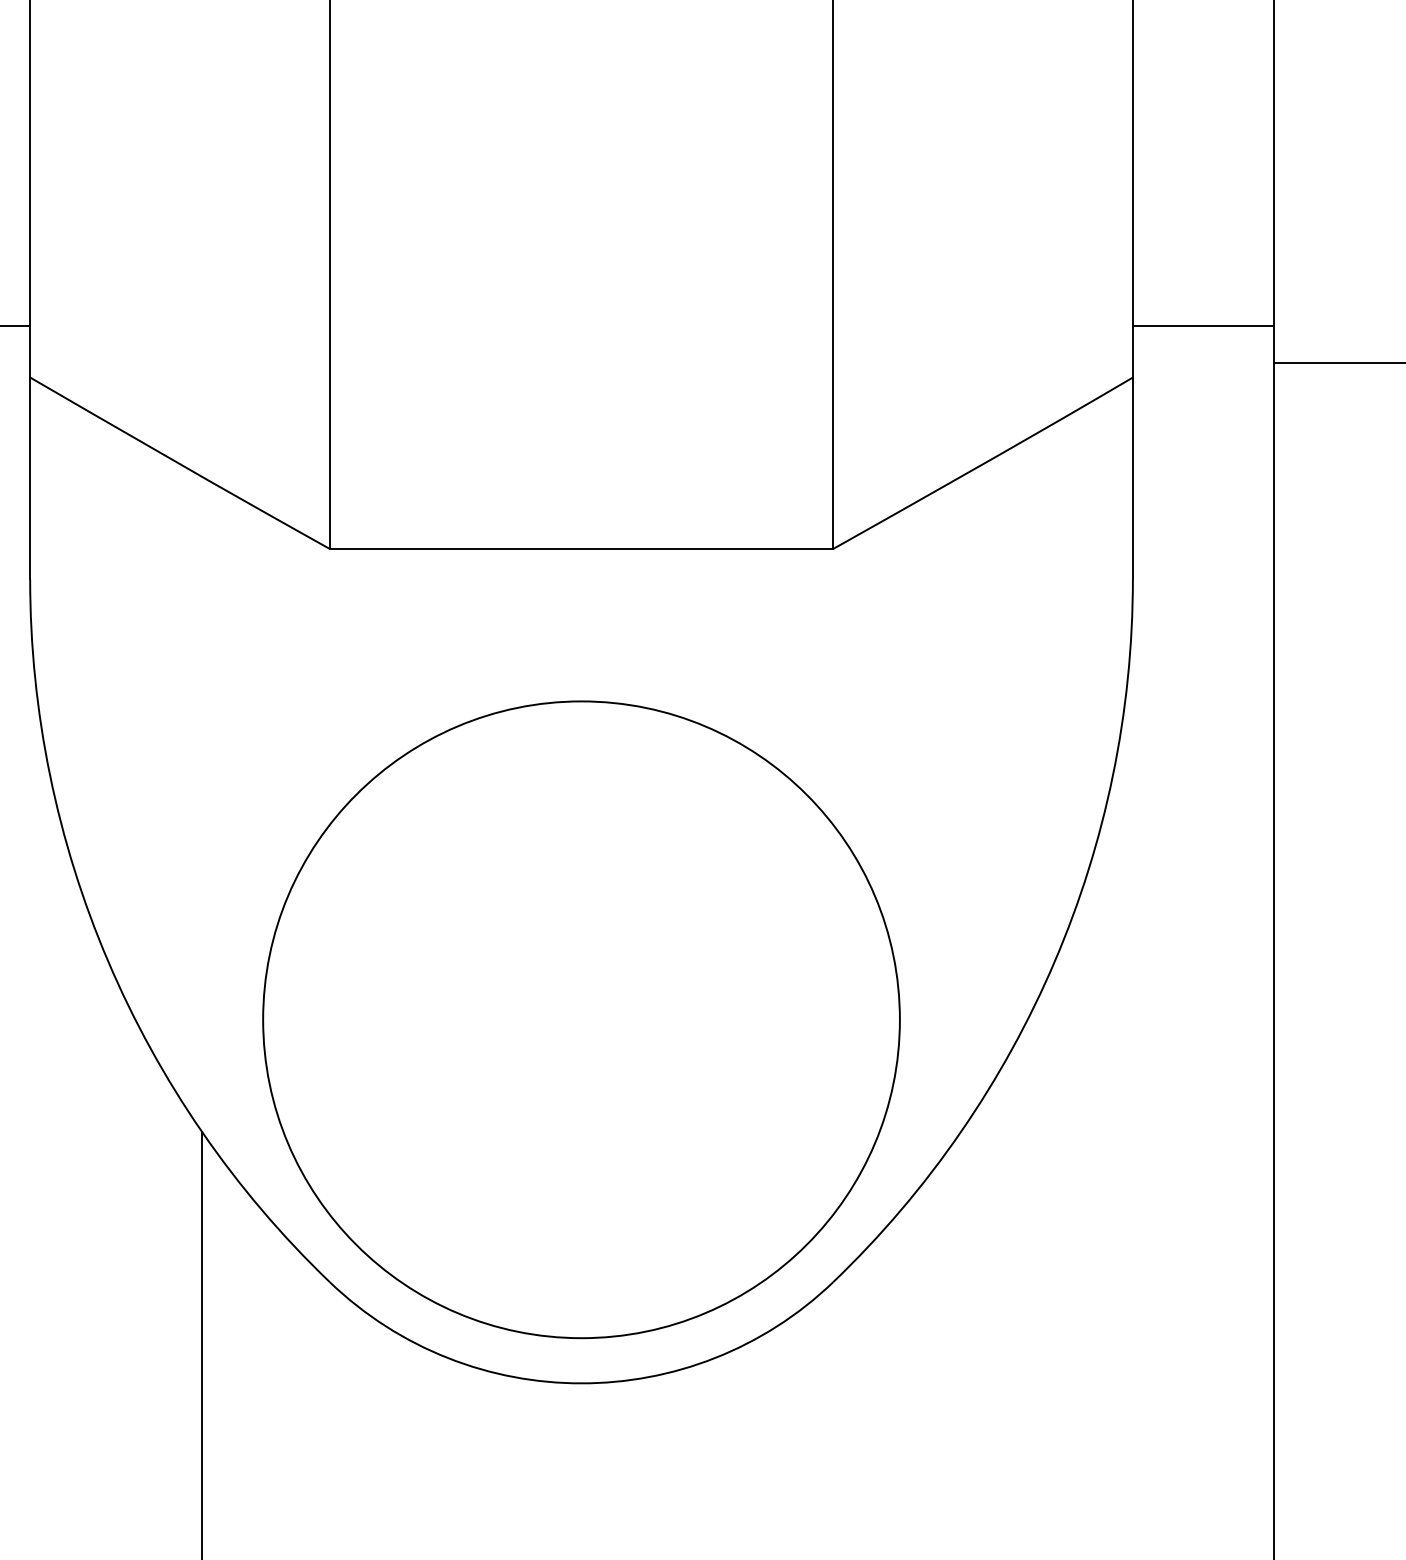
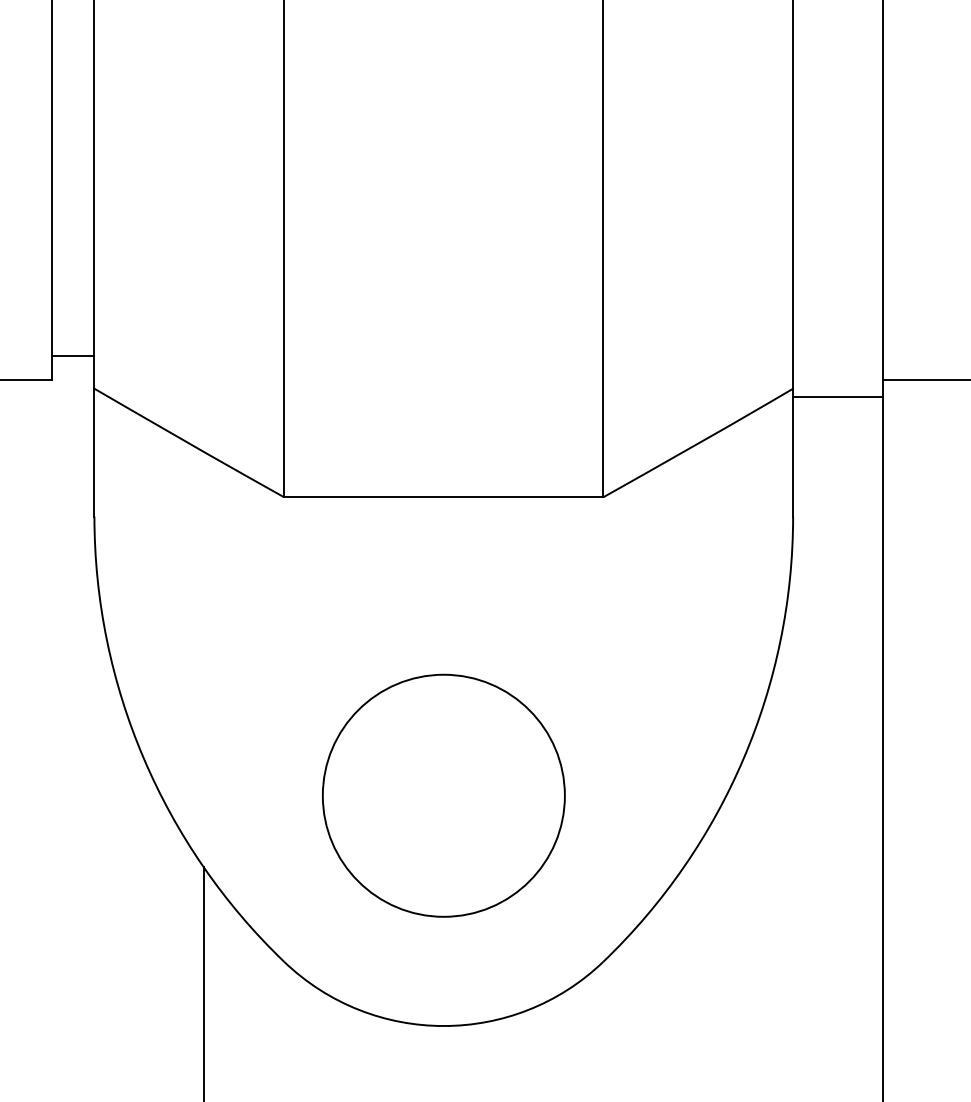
line: (1202, 325) -> (837, 396), moved
circle: (581, 1019) -> (443, 795), size x0.6

